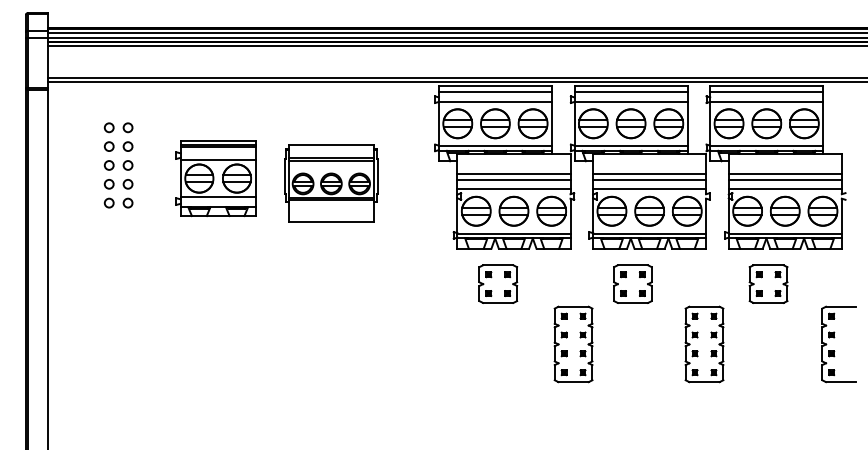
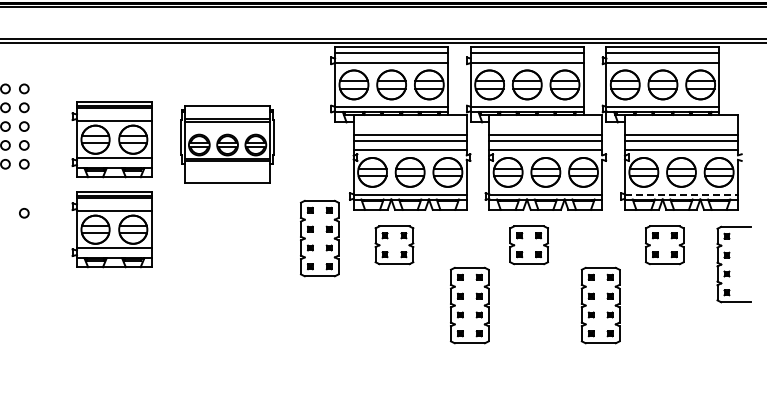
line: (785, 233) -> (681, 194), solid -> dashed
circle: (127, 251) -> (23, 212), added
part: (215, 268) -> (111, 229), added
part: (423, 277) -> (319, 238), added
part: (834, 338) -> (729, 258), moved

